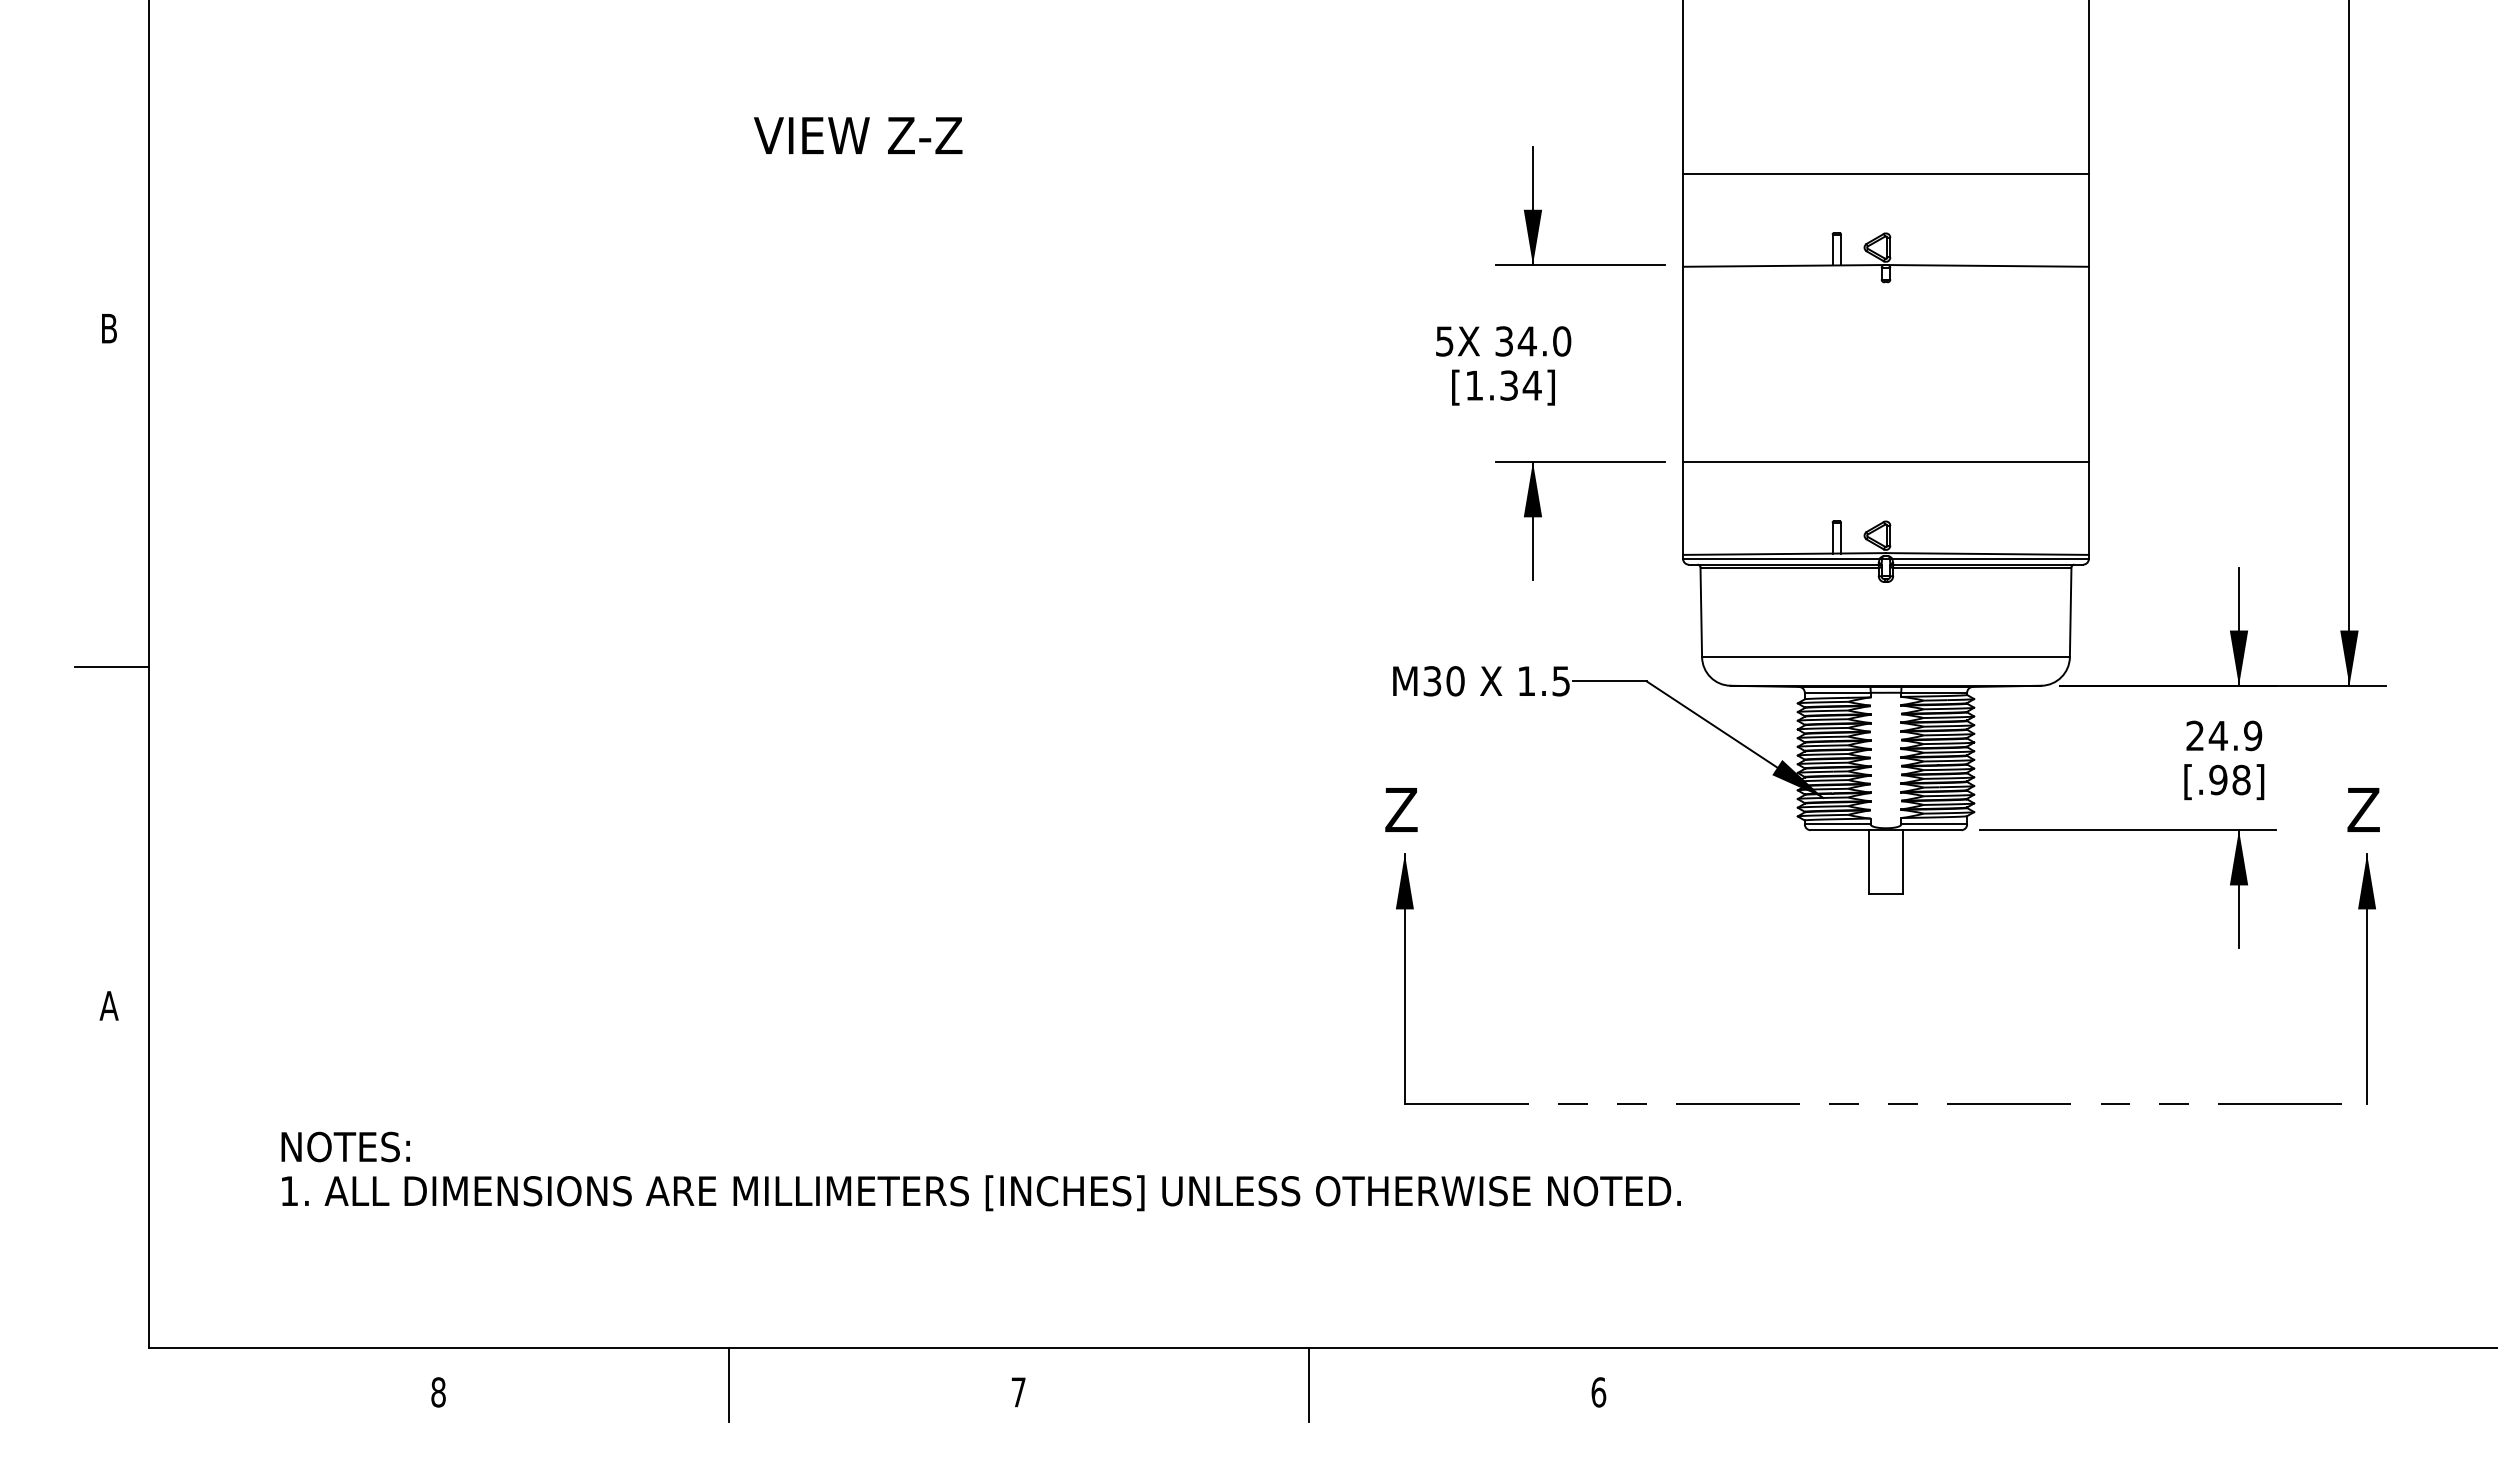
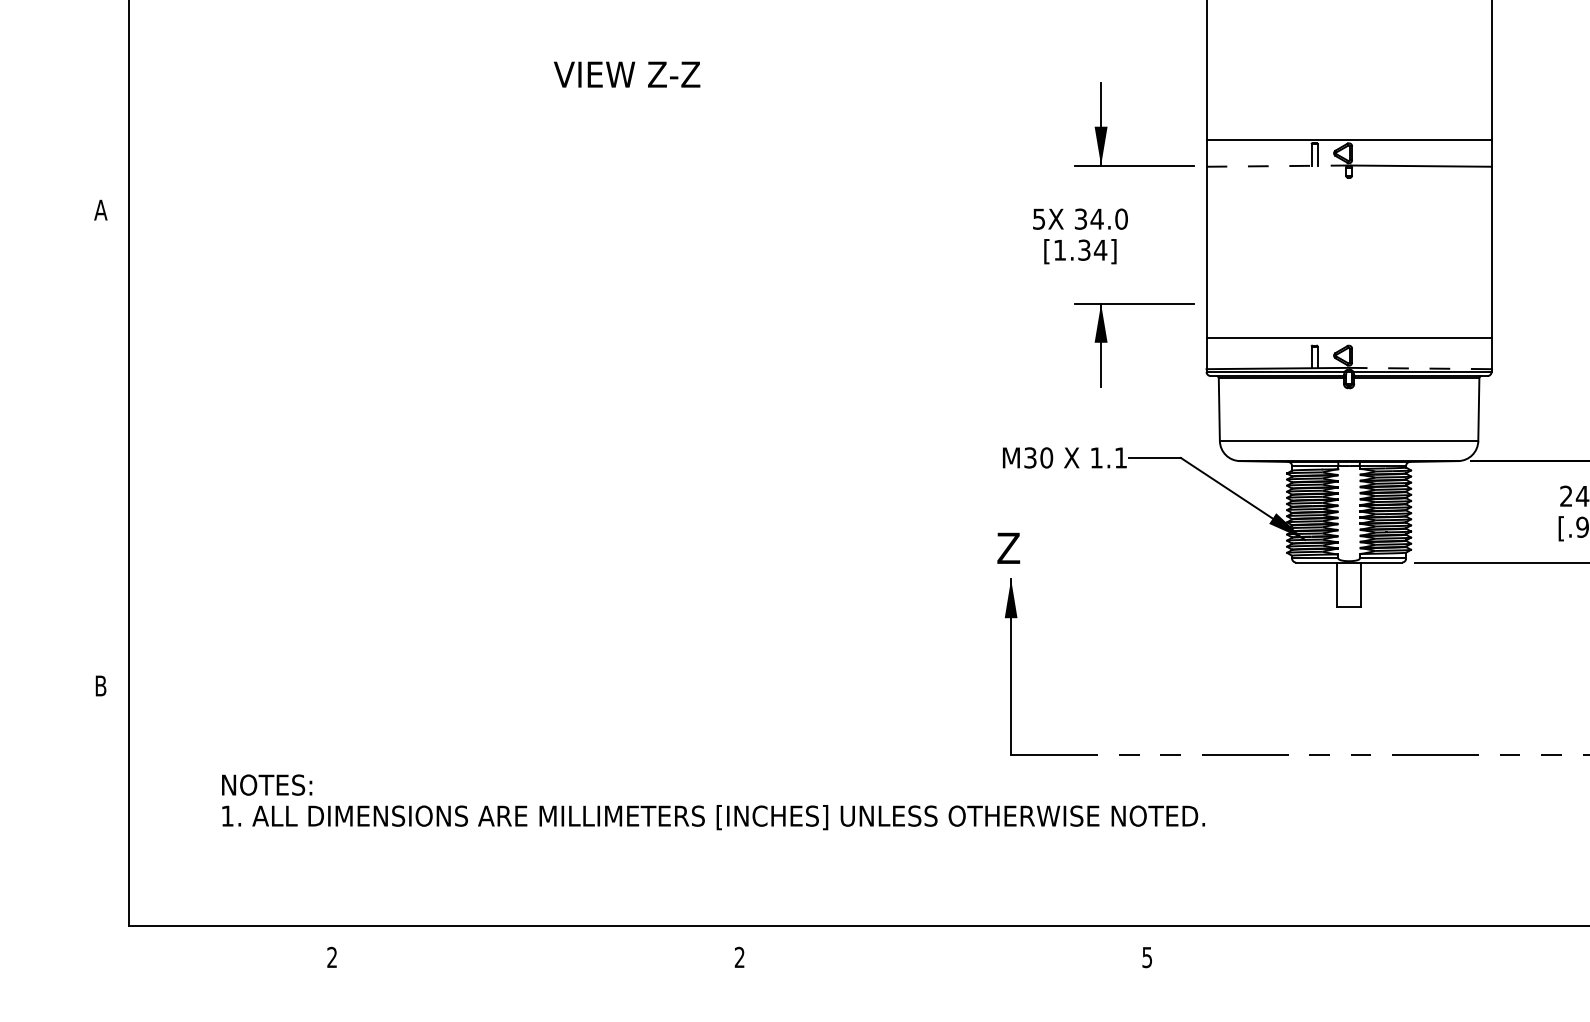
line: (1885, 174) -> (1348, 139), moved
line: (1785, 265) -> (1278, 165), solid -> dashed
text: (108, 328) -> (100, 210), B -> A
line: (1885, 462) -> (1348, 337), moved
line: (1986, 554) -> (1419, 368), solid -> dashed
line: (111, 667) -> (102, 448), removed
text: (1560, 681) -> (1120, 458), 1.5 -> 1.1
text: (108, 1005) -> (100, 685), A -> B
line: (728, 1384) -> (535, 951), removed
line: (1308, 1384) -> (943, 951), removed
text: (438, 1392) -> (332, 957), 8 -> 2
text: (1018, 1392) -> (739, 957), 7 -> 2
text: (1598, 1392) -> (1147, 957), 6 -> 5

